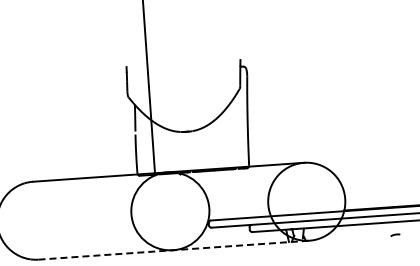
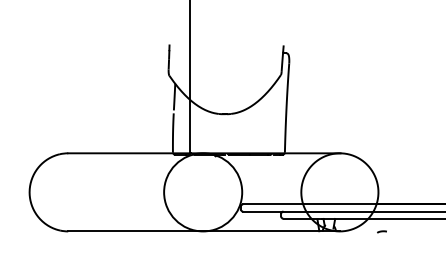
curve: (394, 234) -> (381, 231), moved
line: (174, 250) -> (204, 231), dashed -> solid

